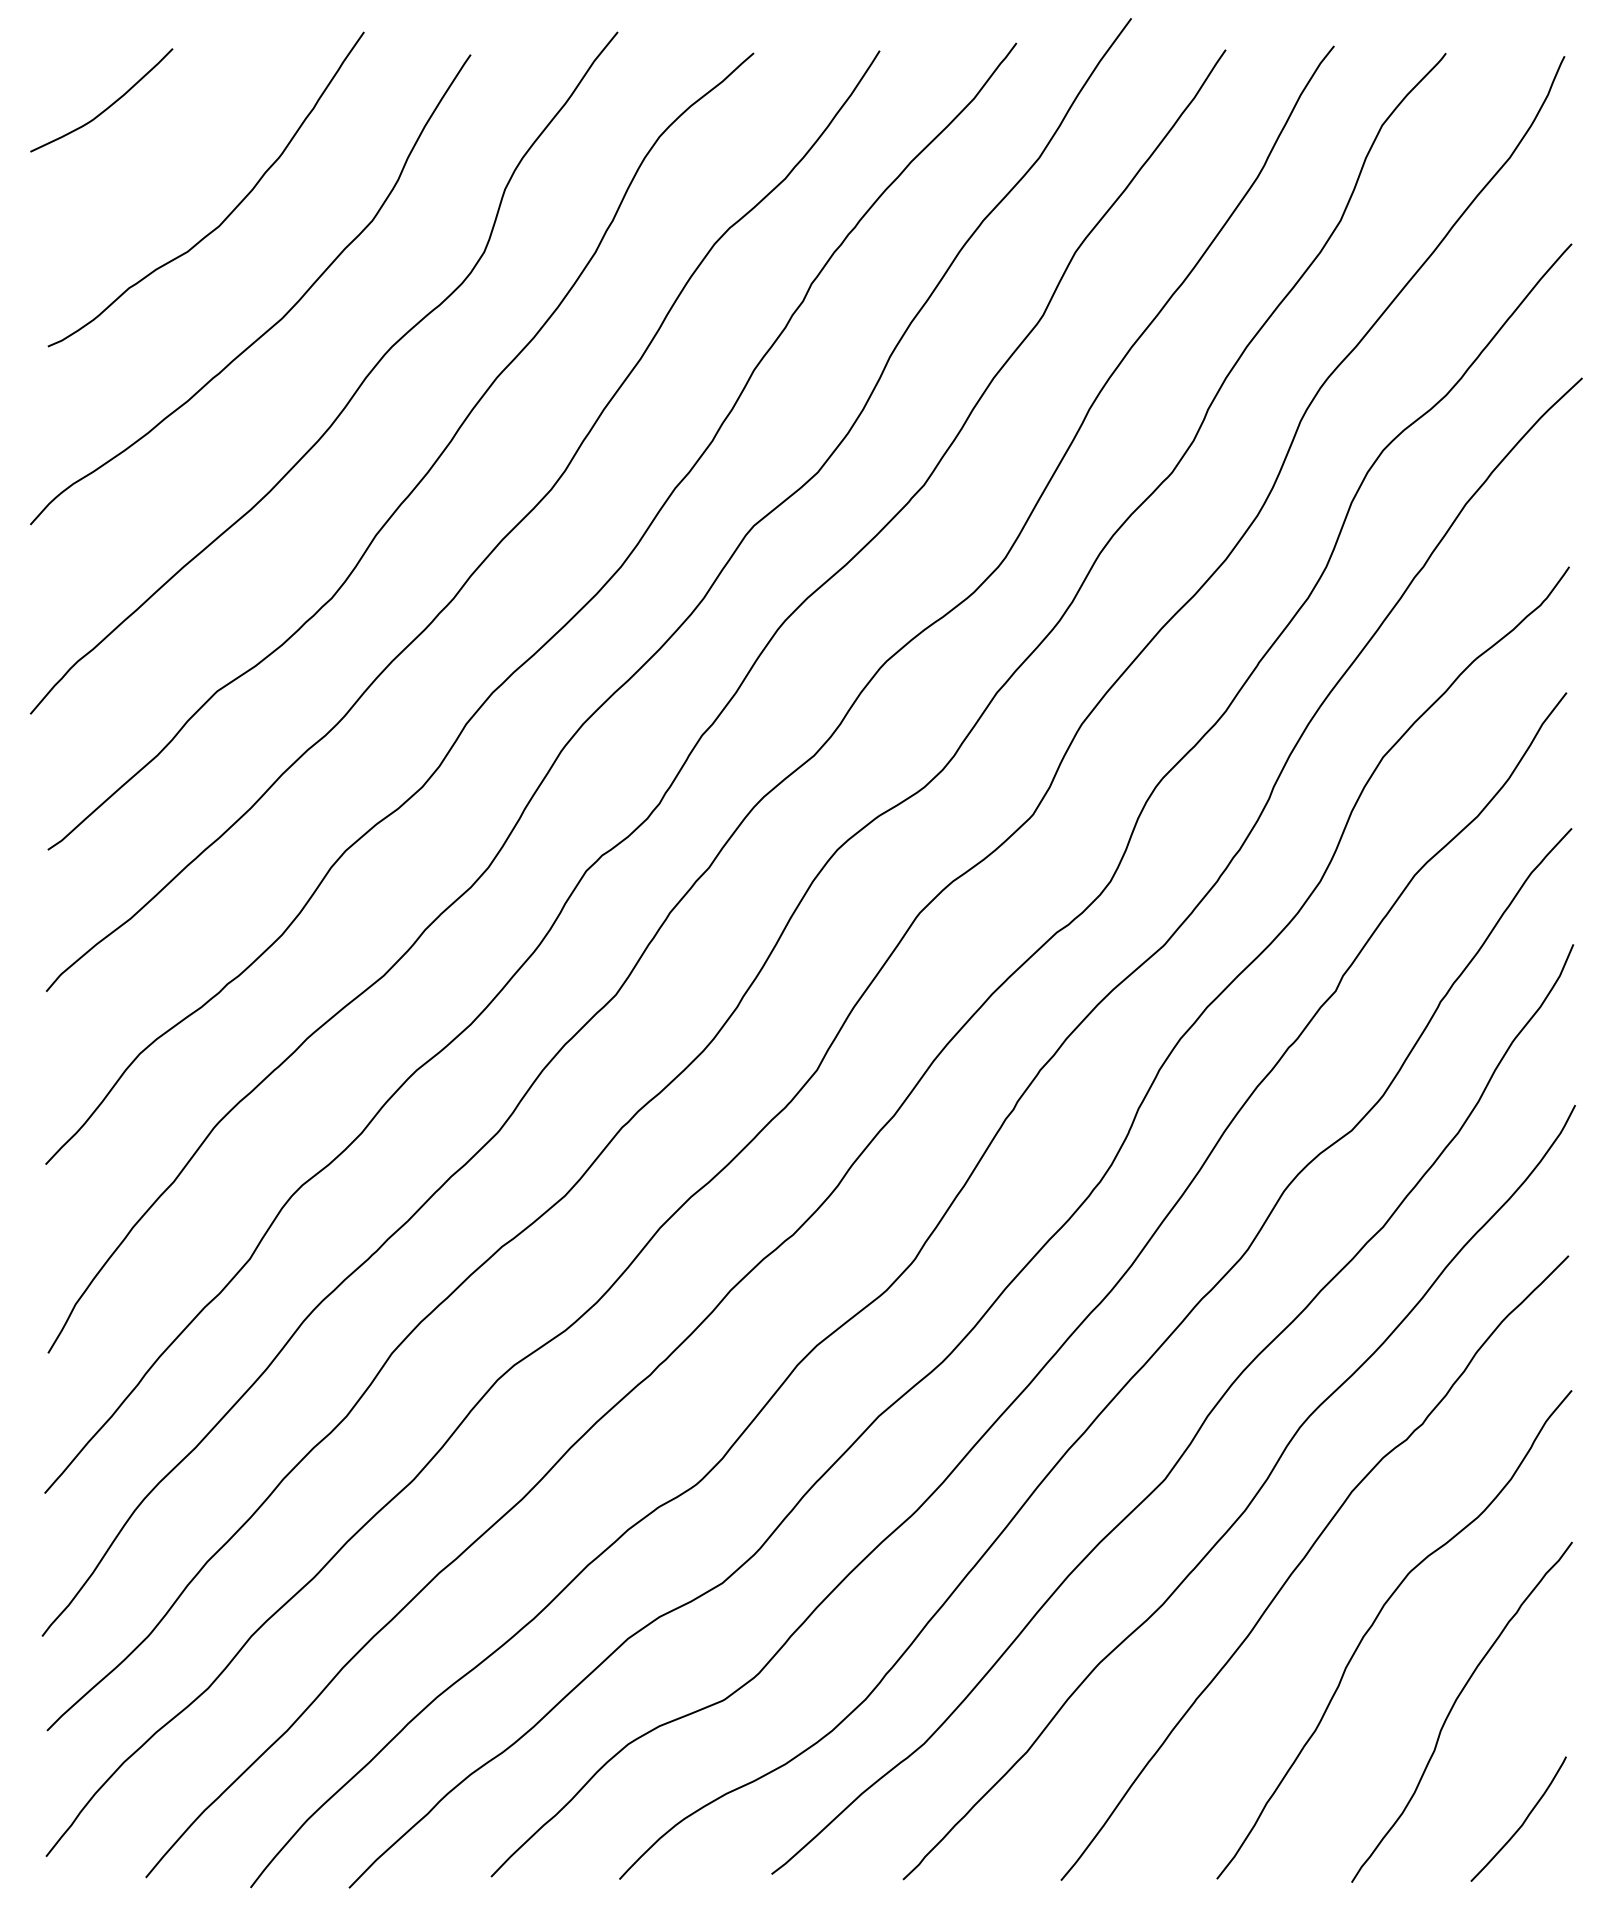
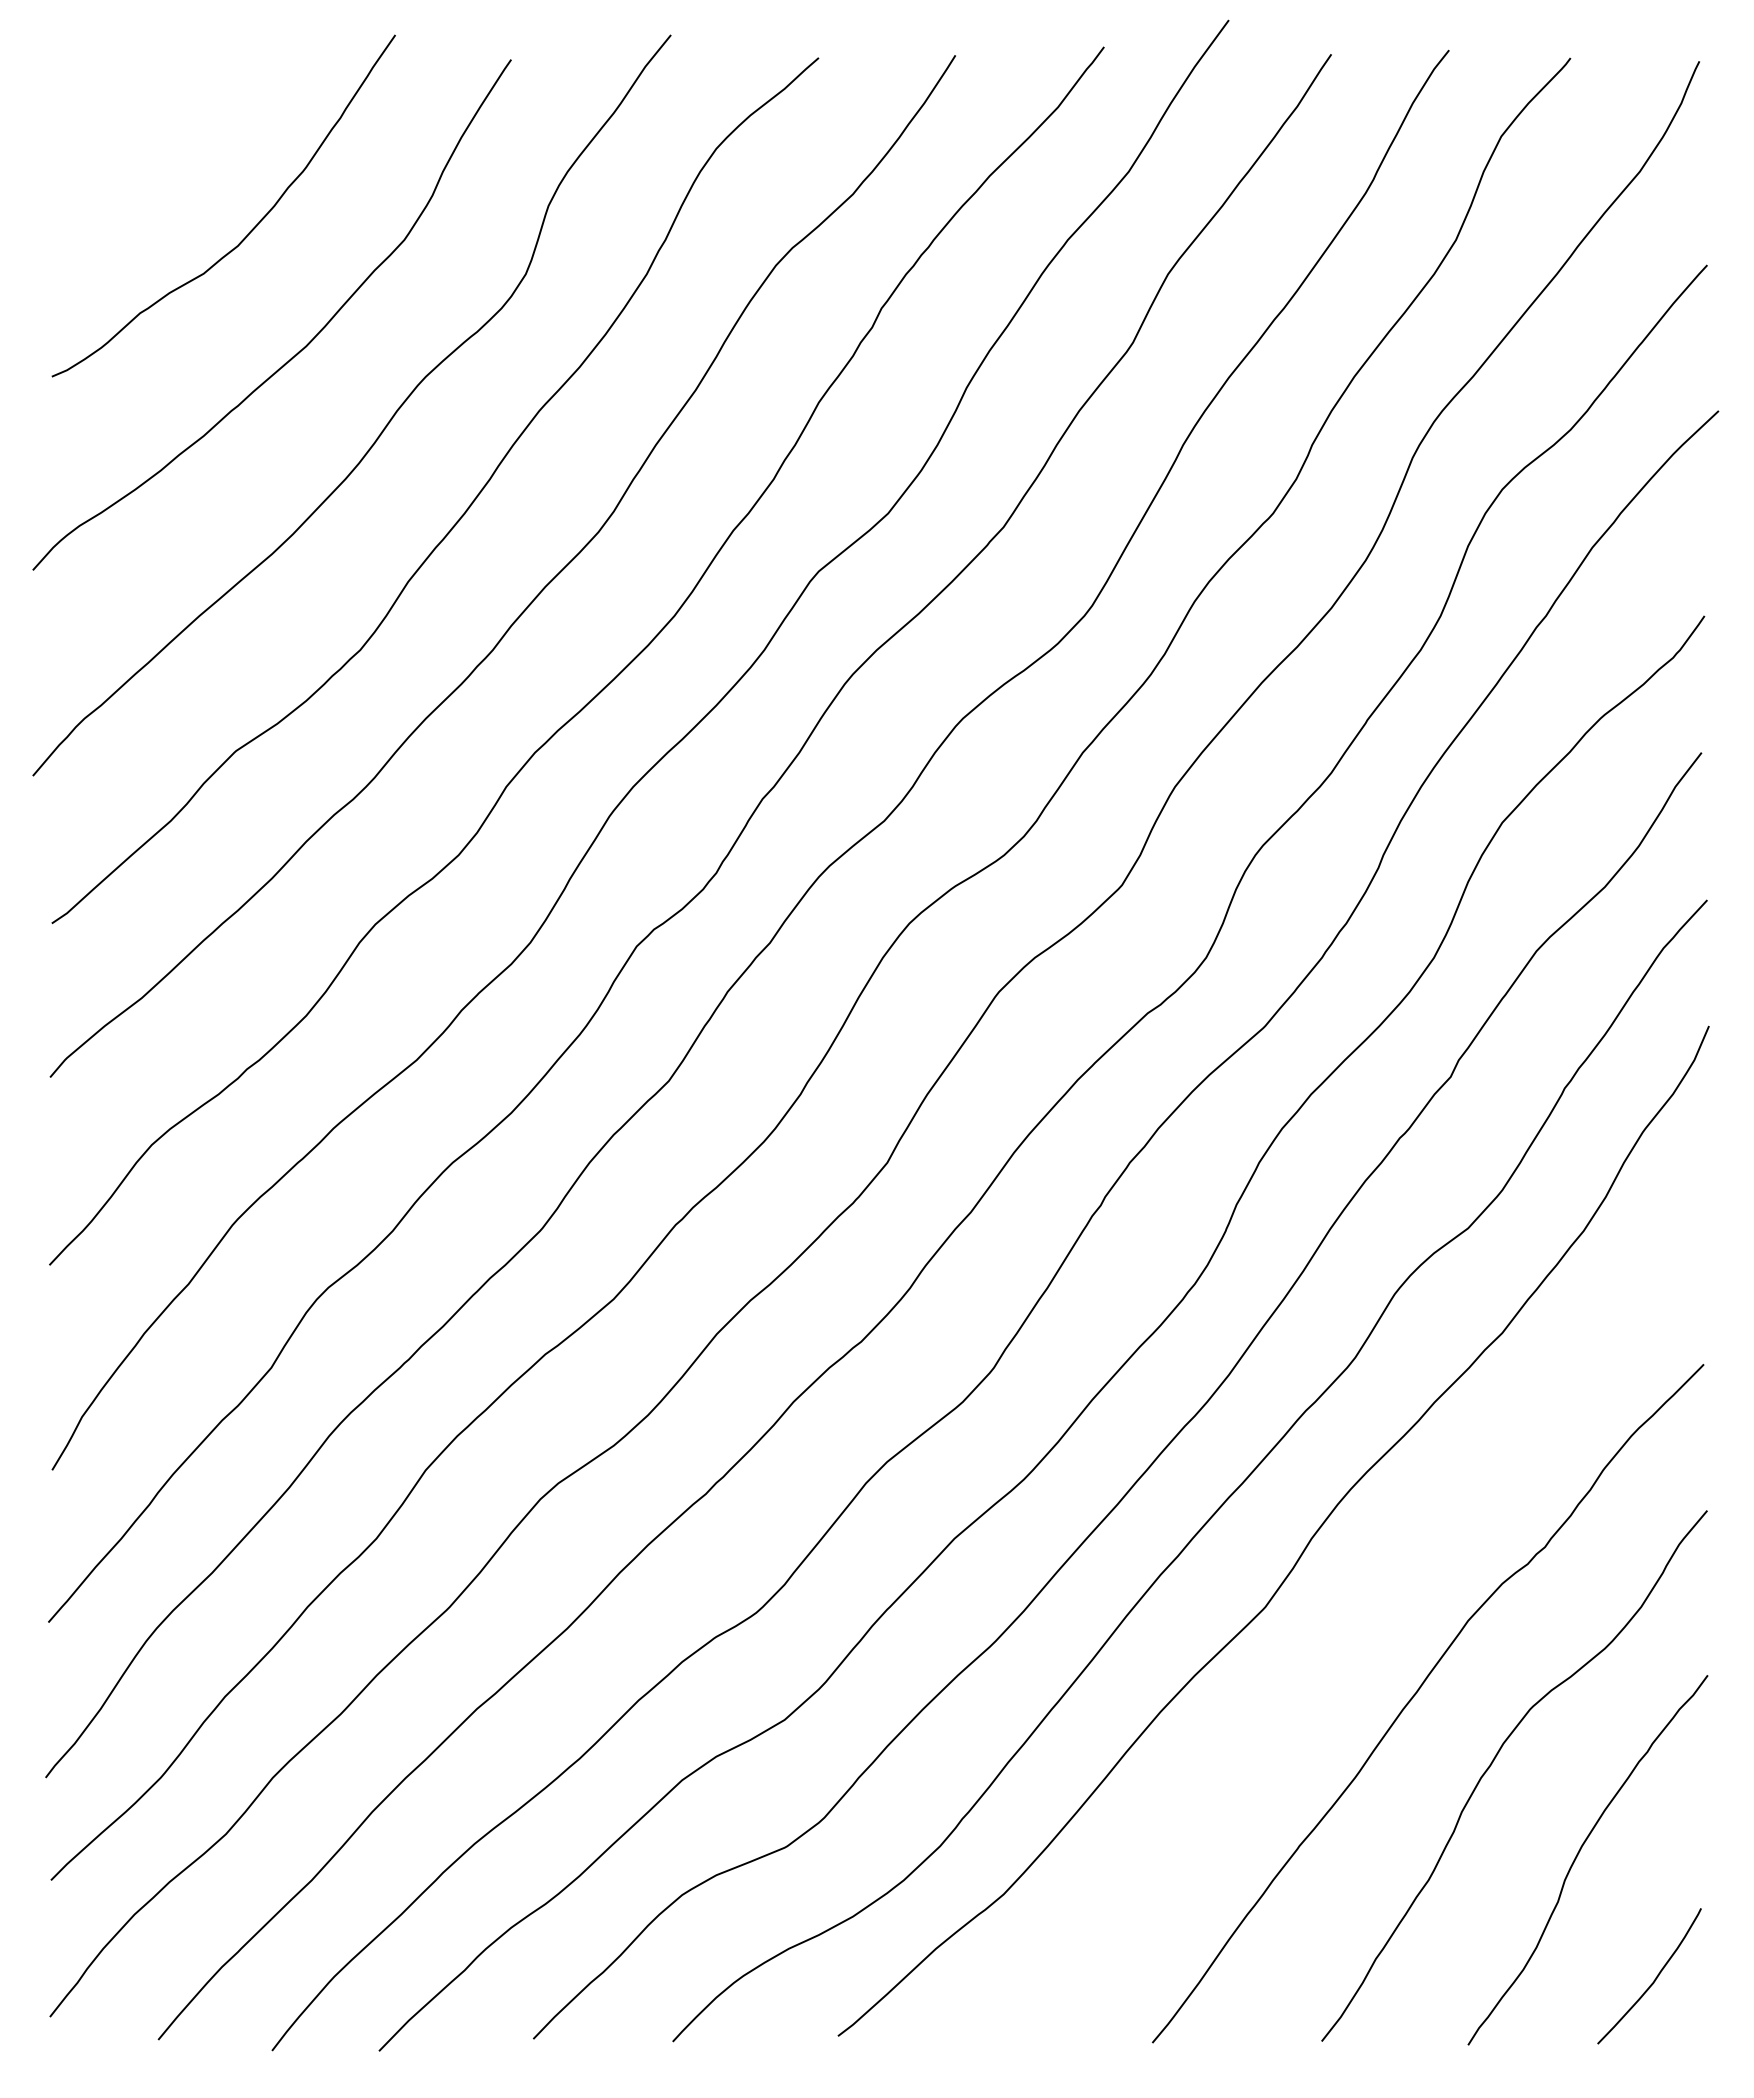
curve: (107, 107) -> (116, 116), removed
curve: (1250, 1500) -> (1358, 1630), removed

